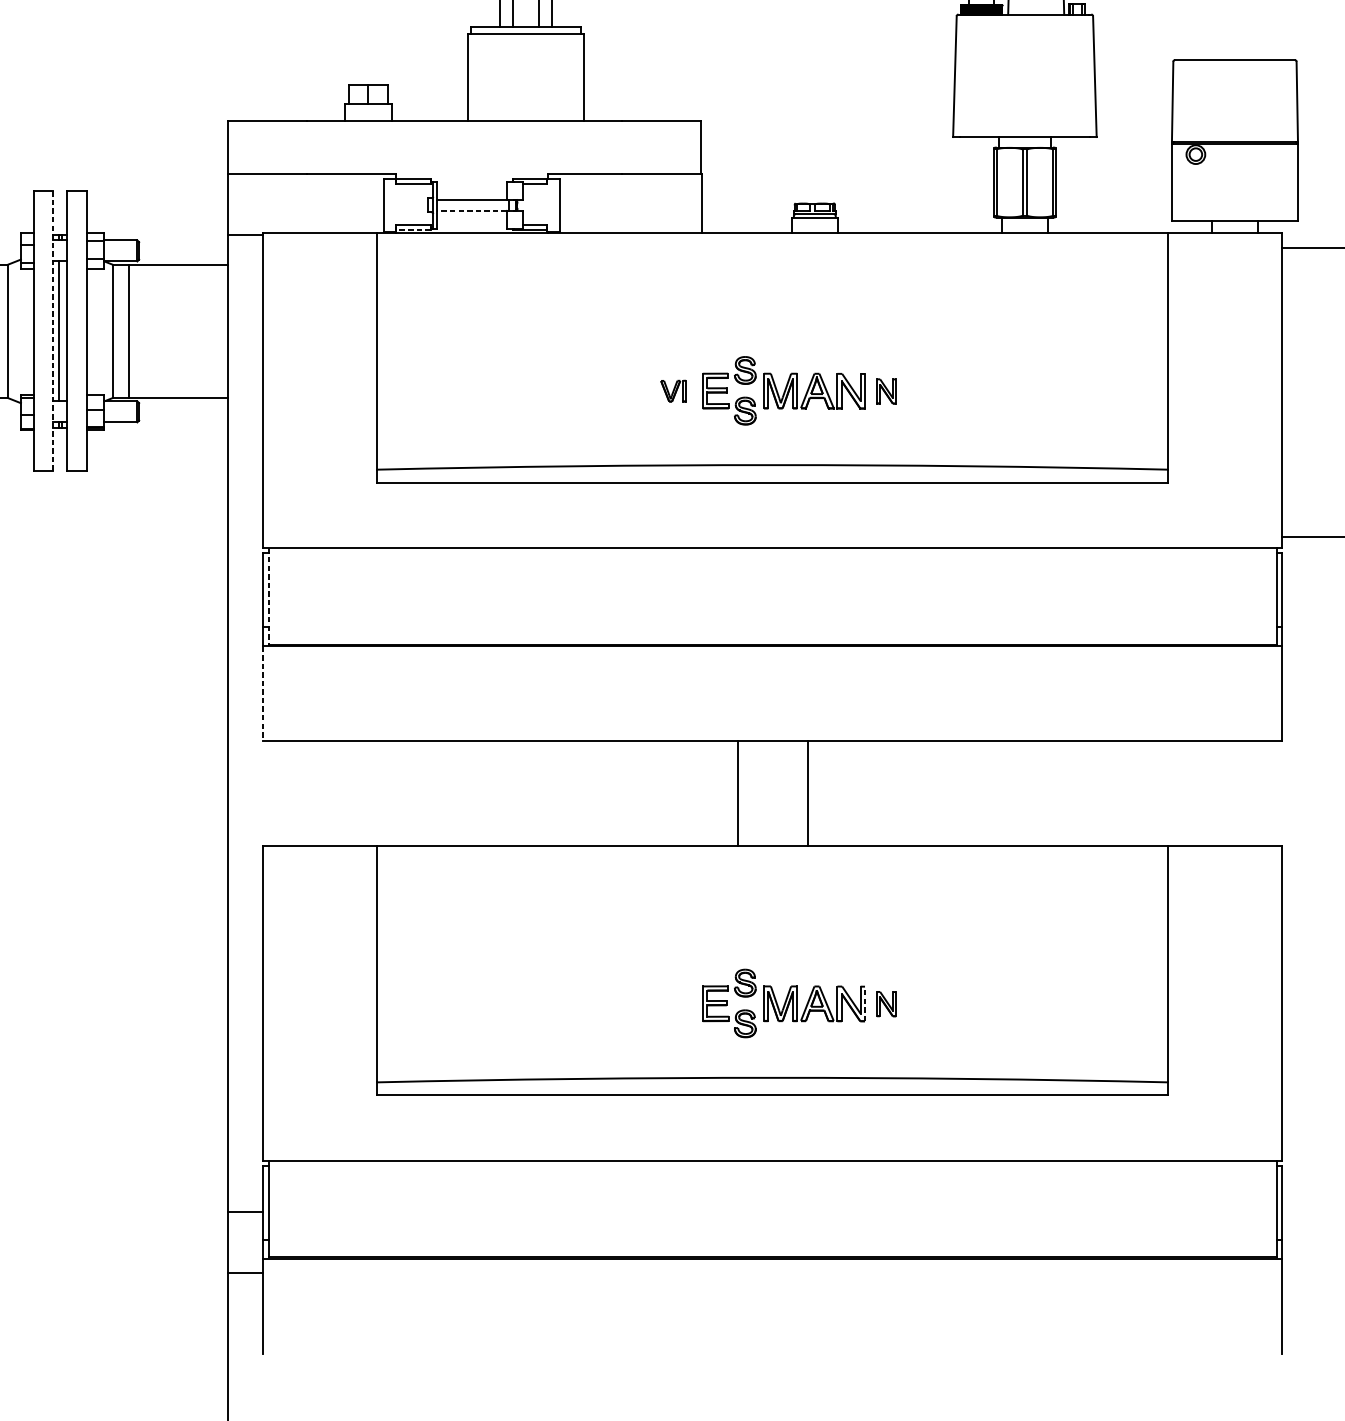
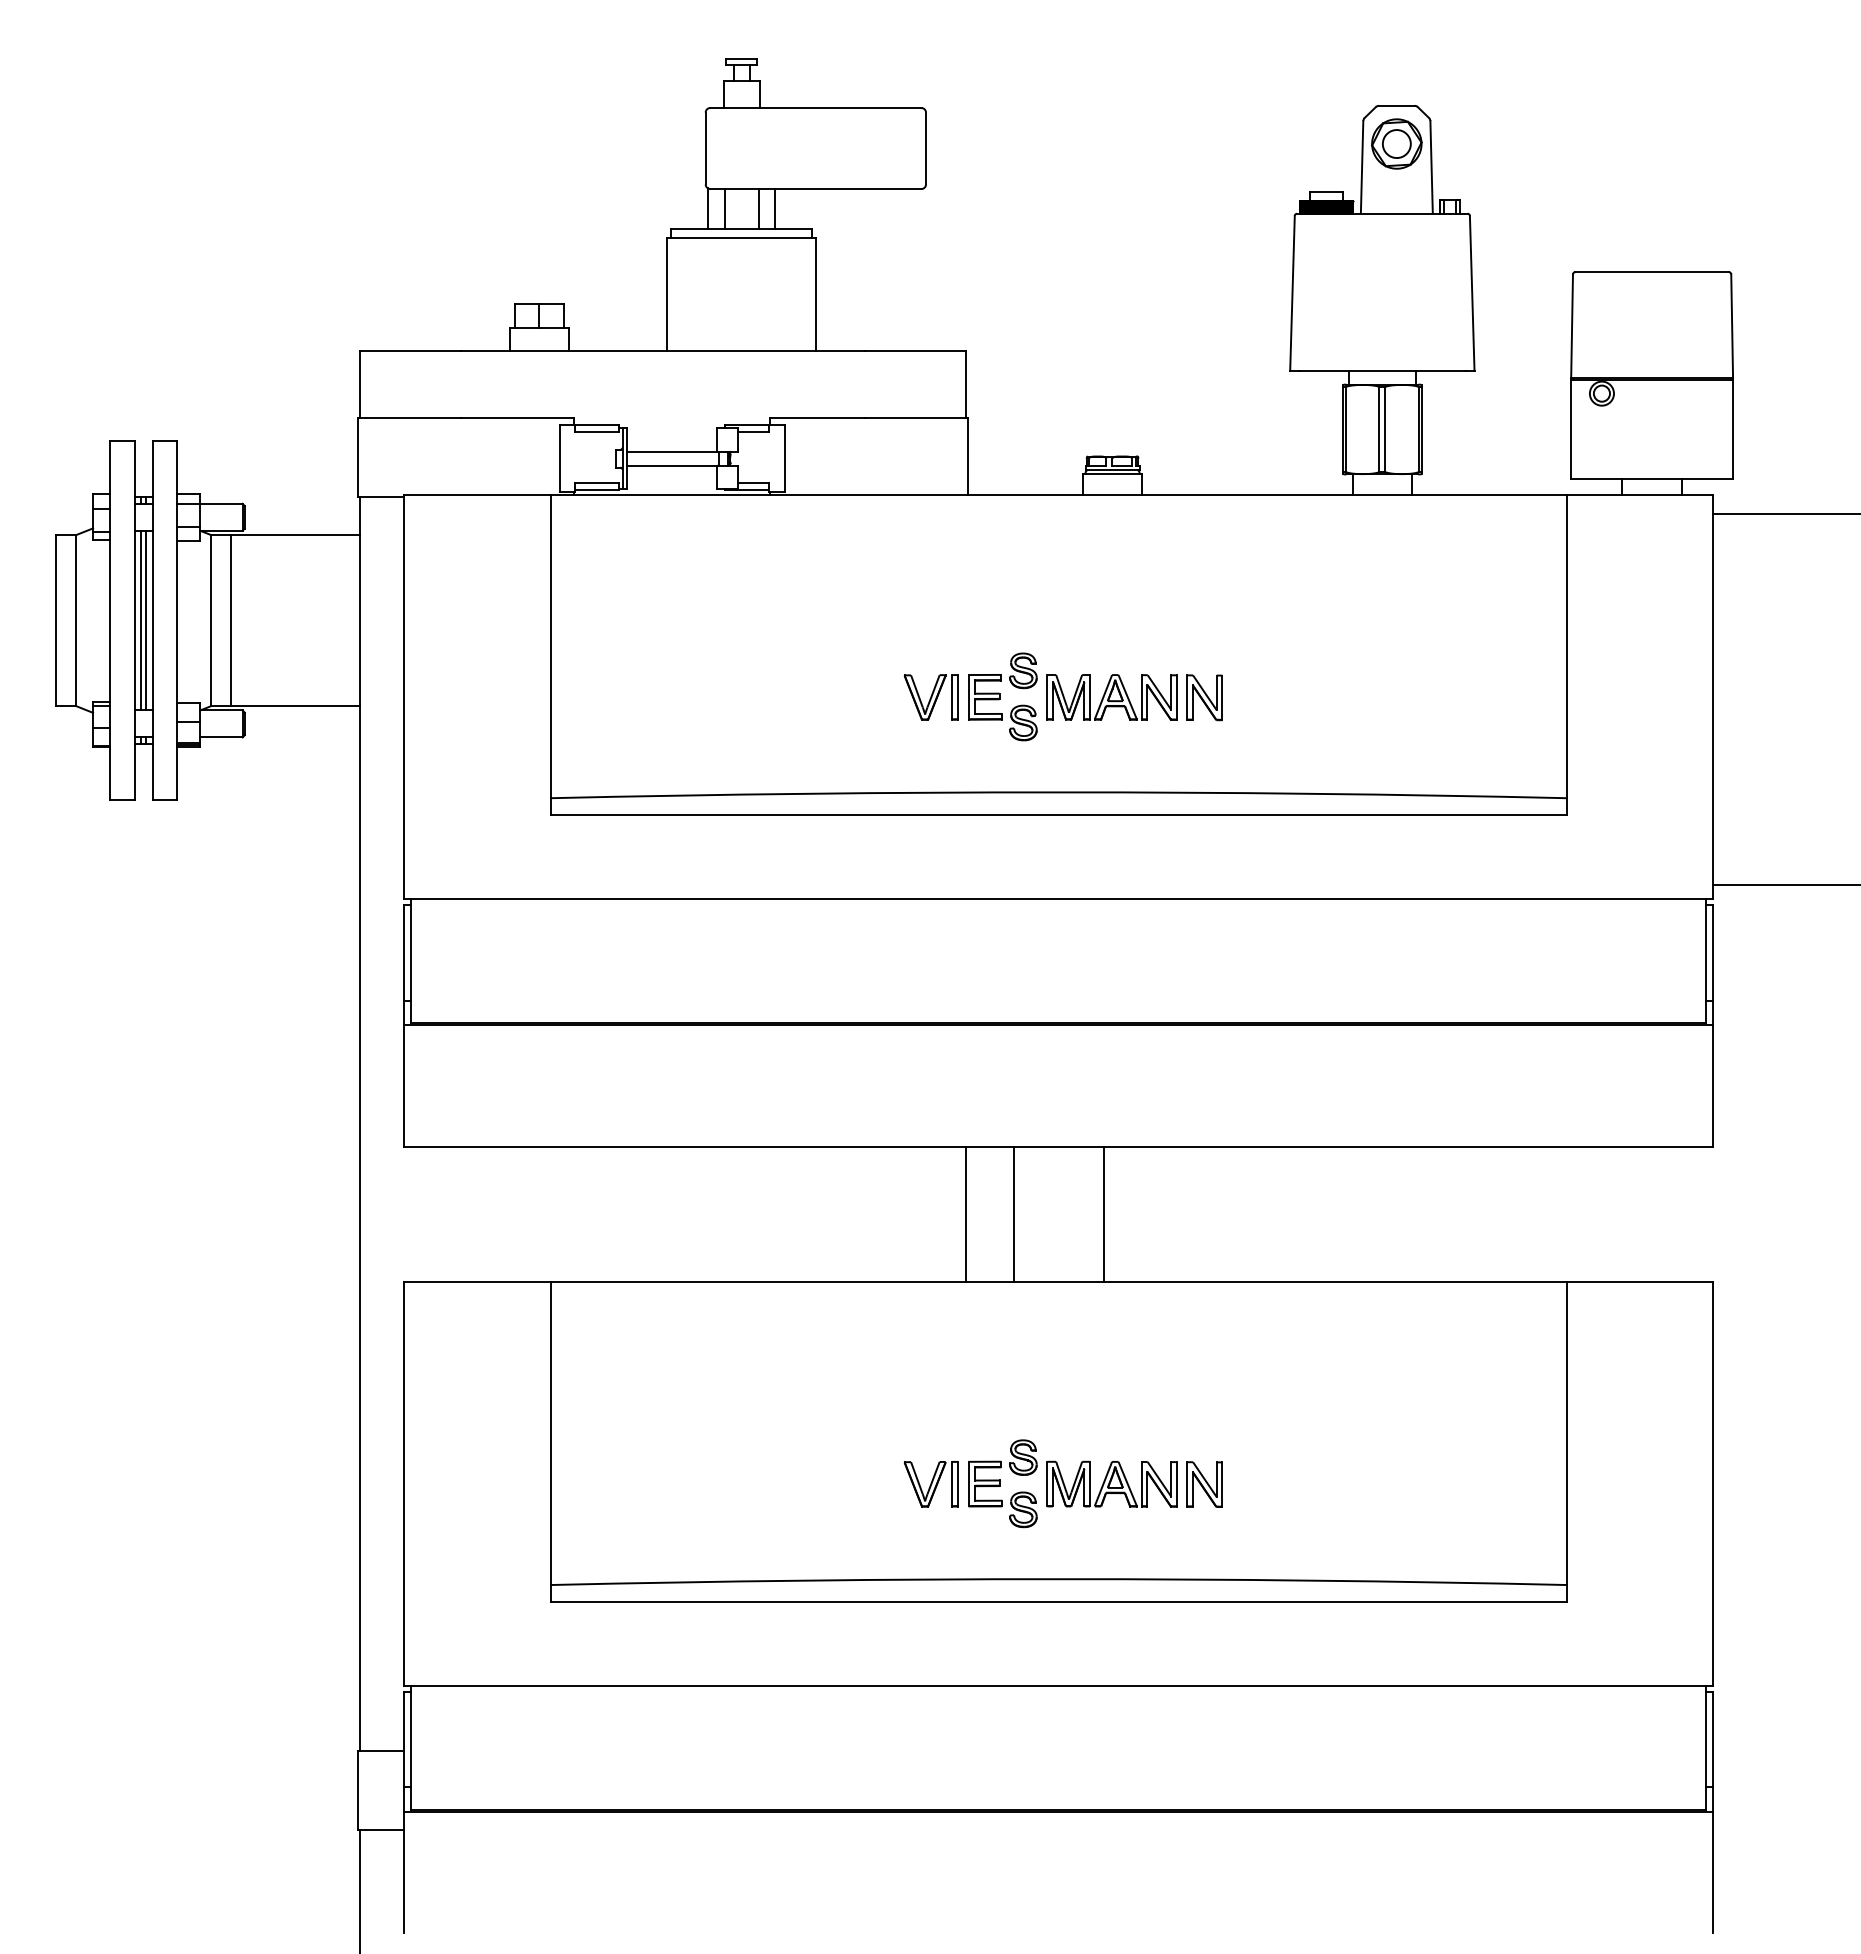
line: (472, 210) -> (672, 465), dashed -> solid
line: (413, 230) -> (597, 490), dashed -> solid
line: (53, 331) -> (134, 620), dashed -> solid
line: (61, 331) -> (145, 620), added
part: (673, 391) -> (930, 697), size x1.67
part: (886, 391) -> (1204, 697), size x1.43
line: (268, 596) -> (411, 961), dashed -> solid
line: (263, 693) -> (404, 1085), dashed -> solid
line: (701, 793) -> (966, 1213), added
line: (865, 1003) -> (1177, 1483), dashed -> solid
part: (673, 1004) -> (931, 1484), added
part: (886, 1004) -> (1204, 1484), size x1.43

